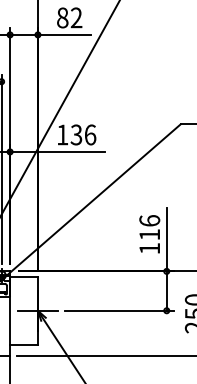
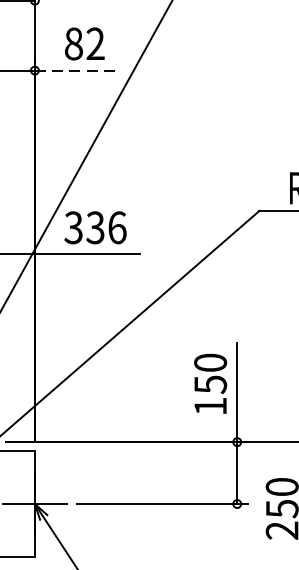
line: (64, 34) -> (76, 69), solid -> dashed
text: (62, 134) -> (73, 227), 136 -> 336
text: (149, 227) -> (210, 373), 116 -> 150

